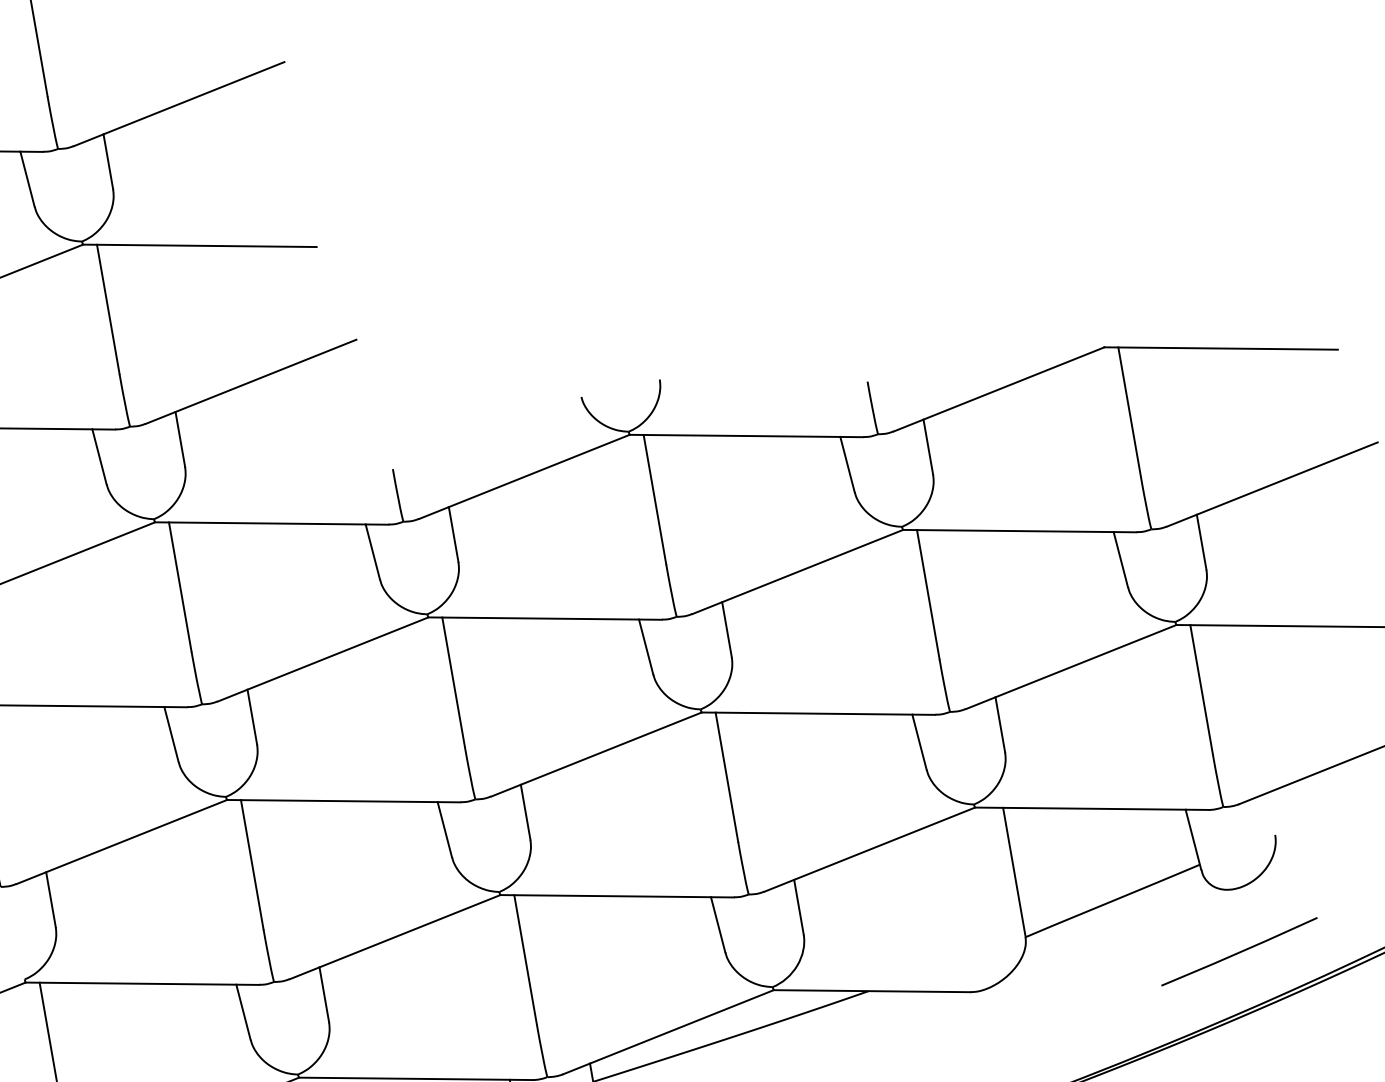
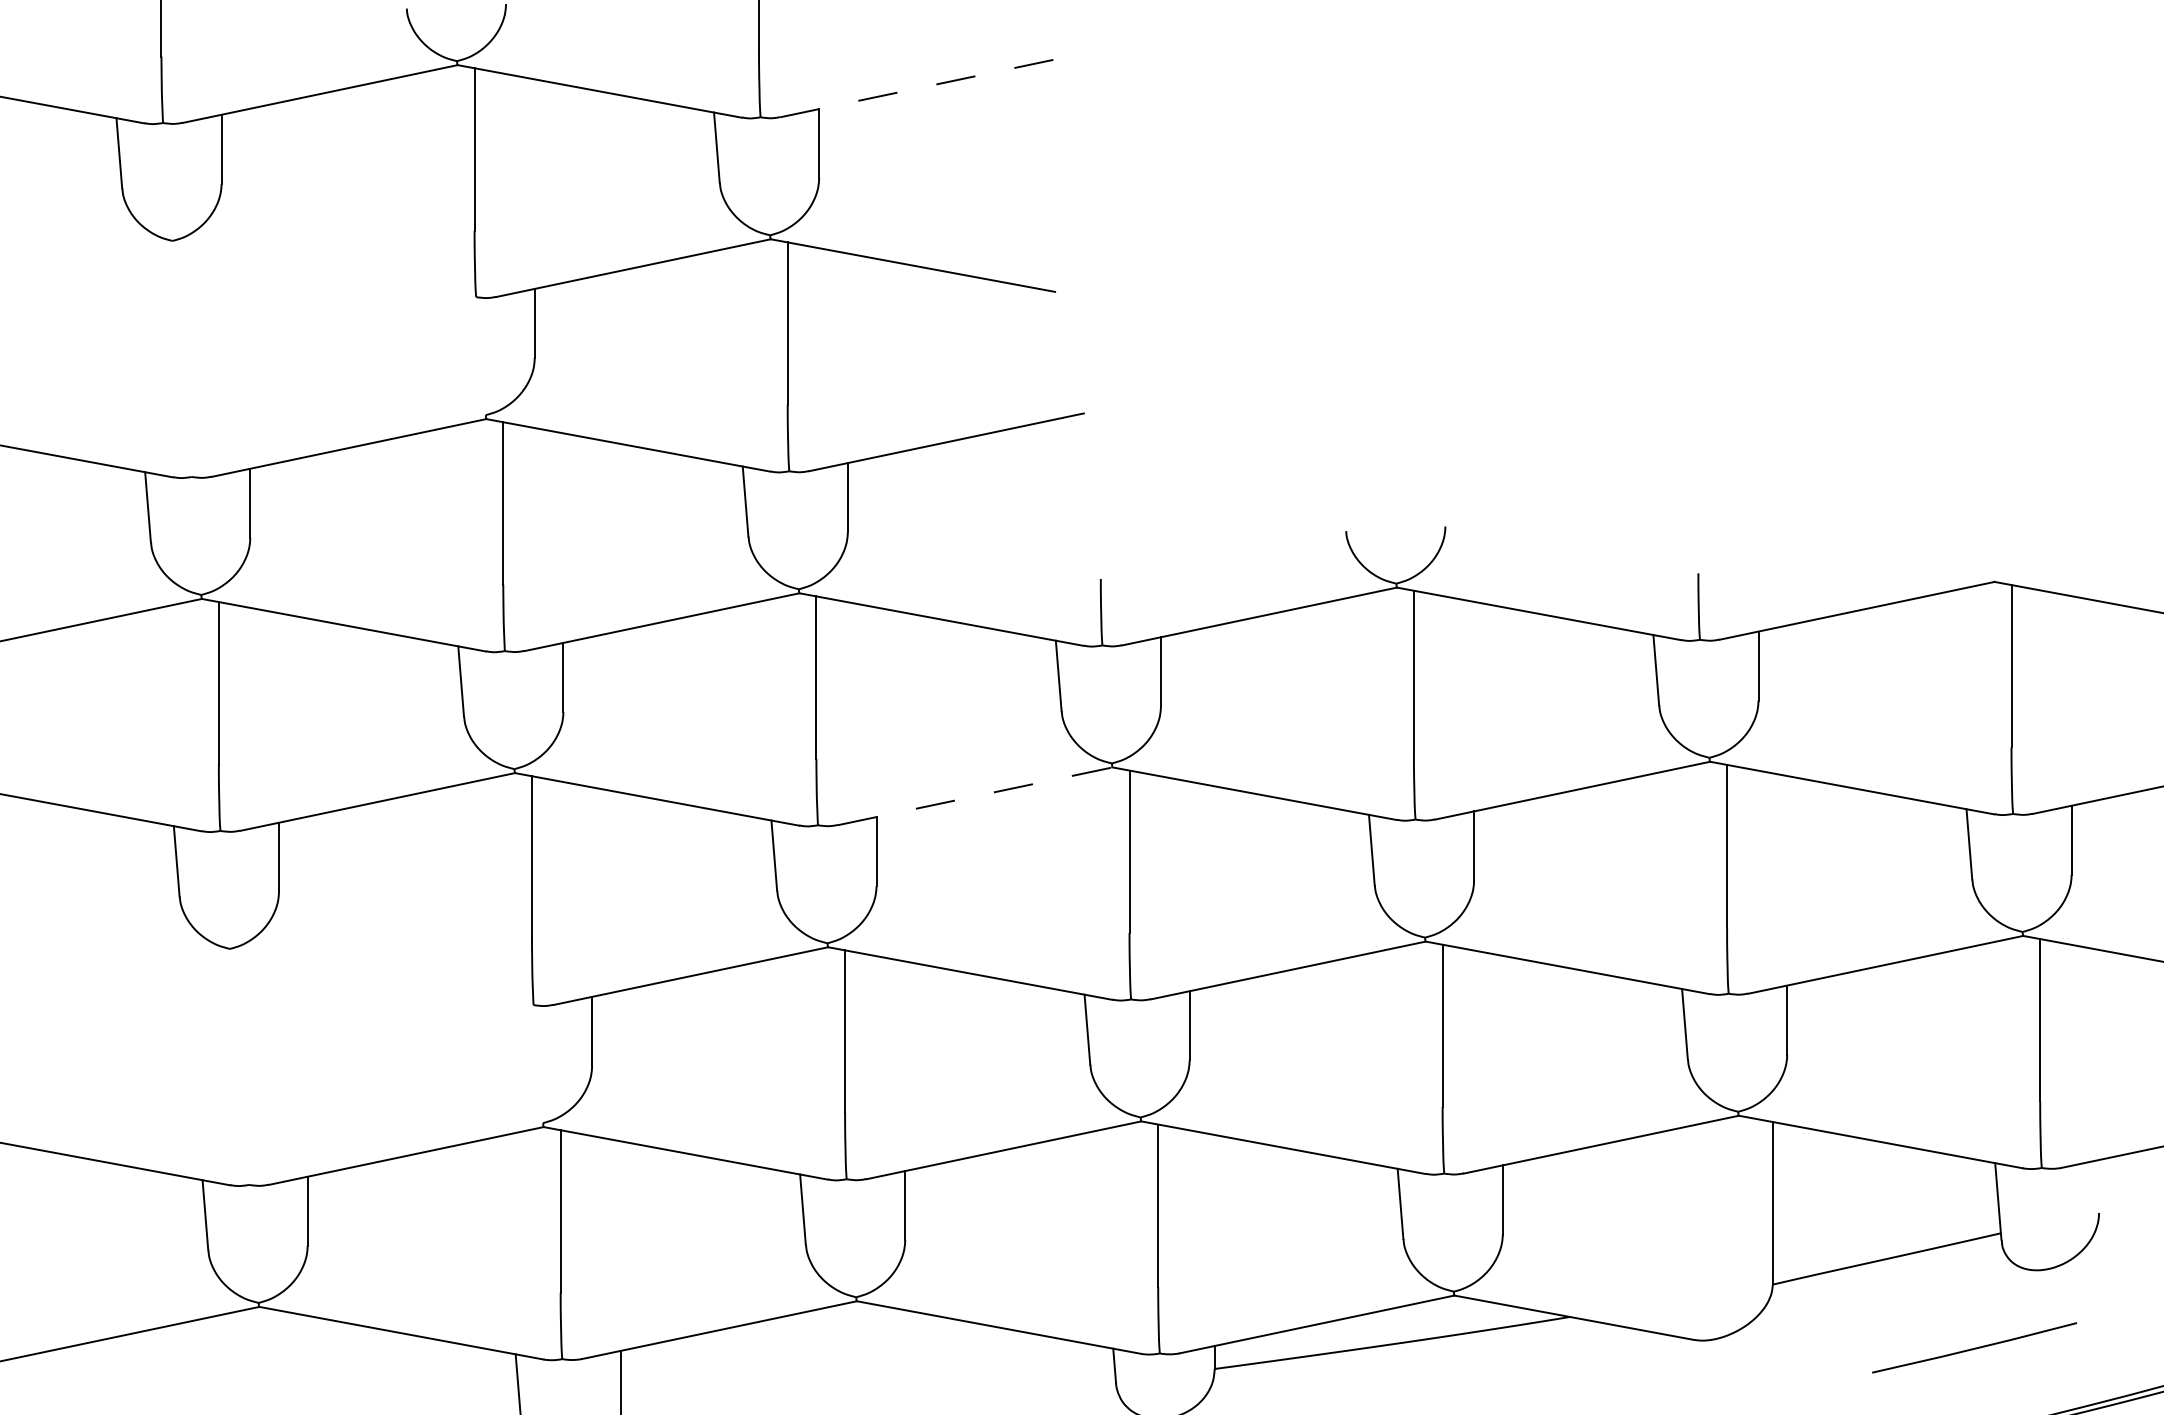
line: (179, 104) -> (918, 88), solid -> dashed
line: (323, 659) -> (975, 796), solid -> dashed
line: (1239, 951) -> (1974, 1347), moved

